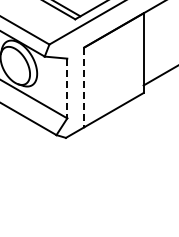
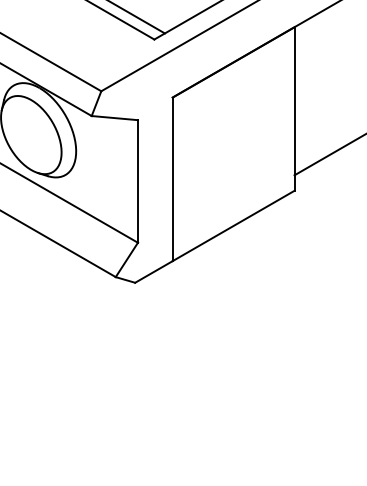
line: (84, 87) -> (173, 179), dashed -> solid
line: (67, 88) -> (138, 181), dashed -> solid

